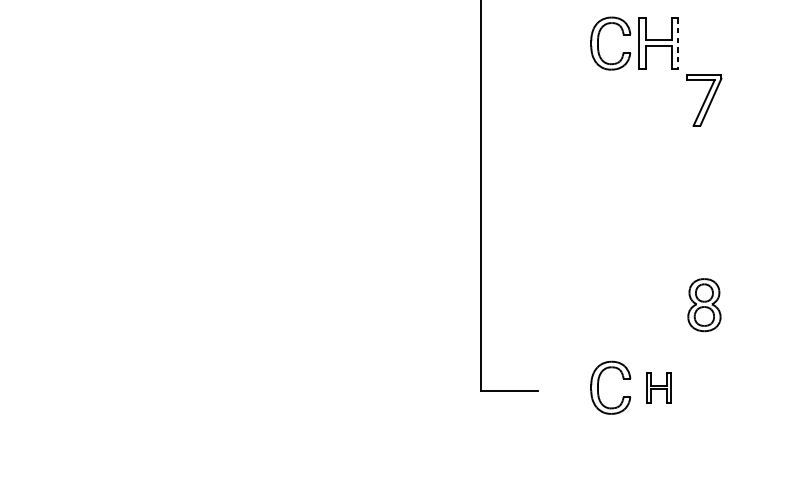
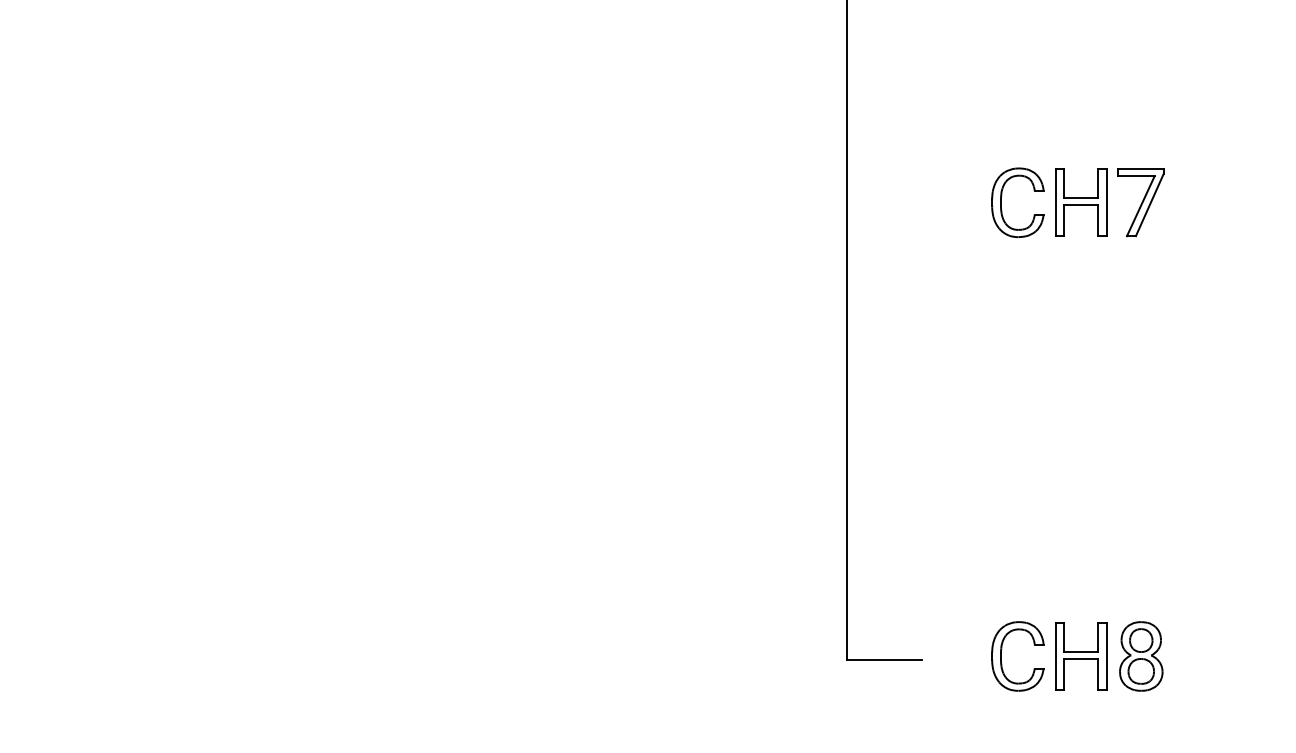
line: (678, 44) -> (1106, 203), dashed -> solid
part: (703, 100) -> (1140, 202), moved
part: (704, 305) -> (1141, 656), moved
part: (659, 387) -> (1081, 656), size x1.67

